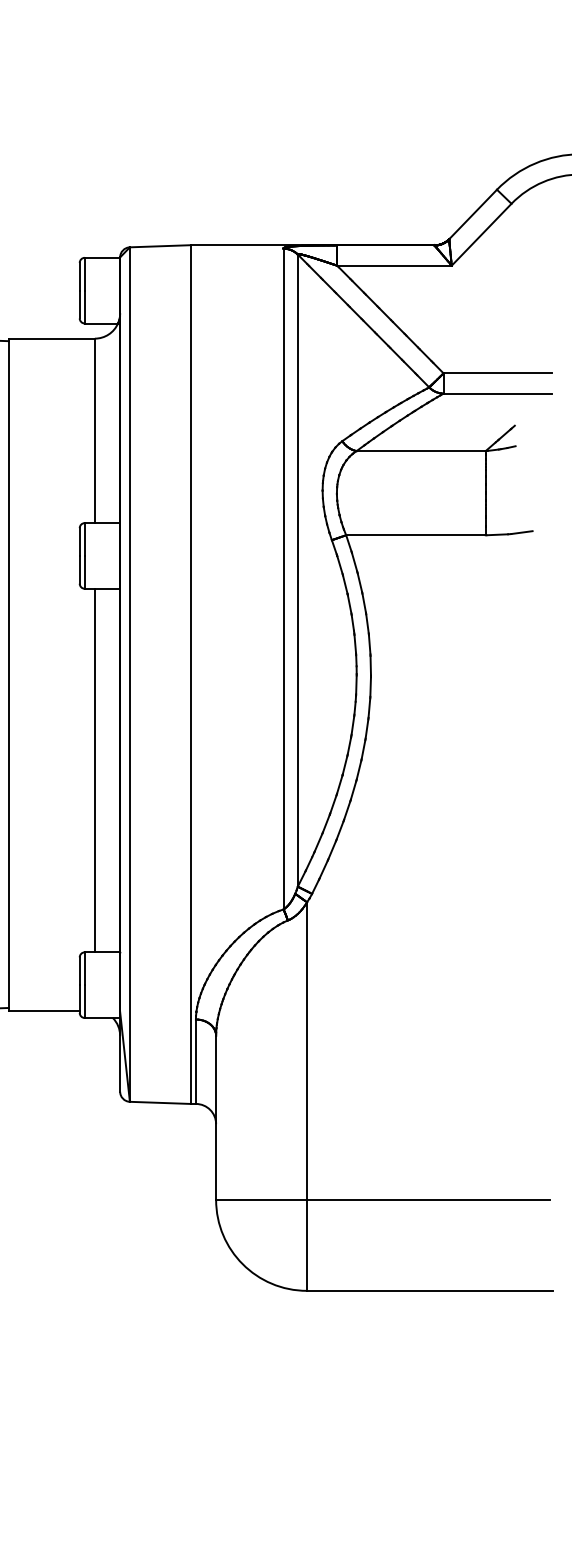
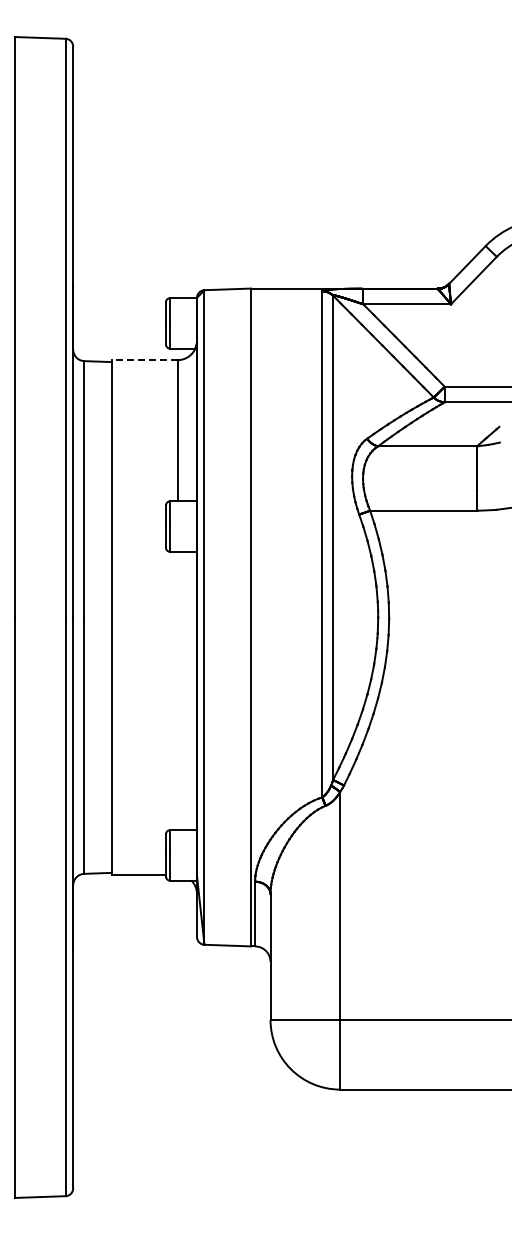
line: (51, 339) -> (144, 360), solid -> dashed
line: (94, 769) -> (177, 690), removed

